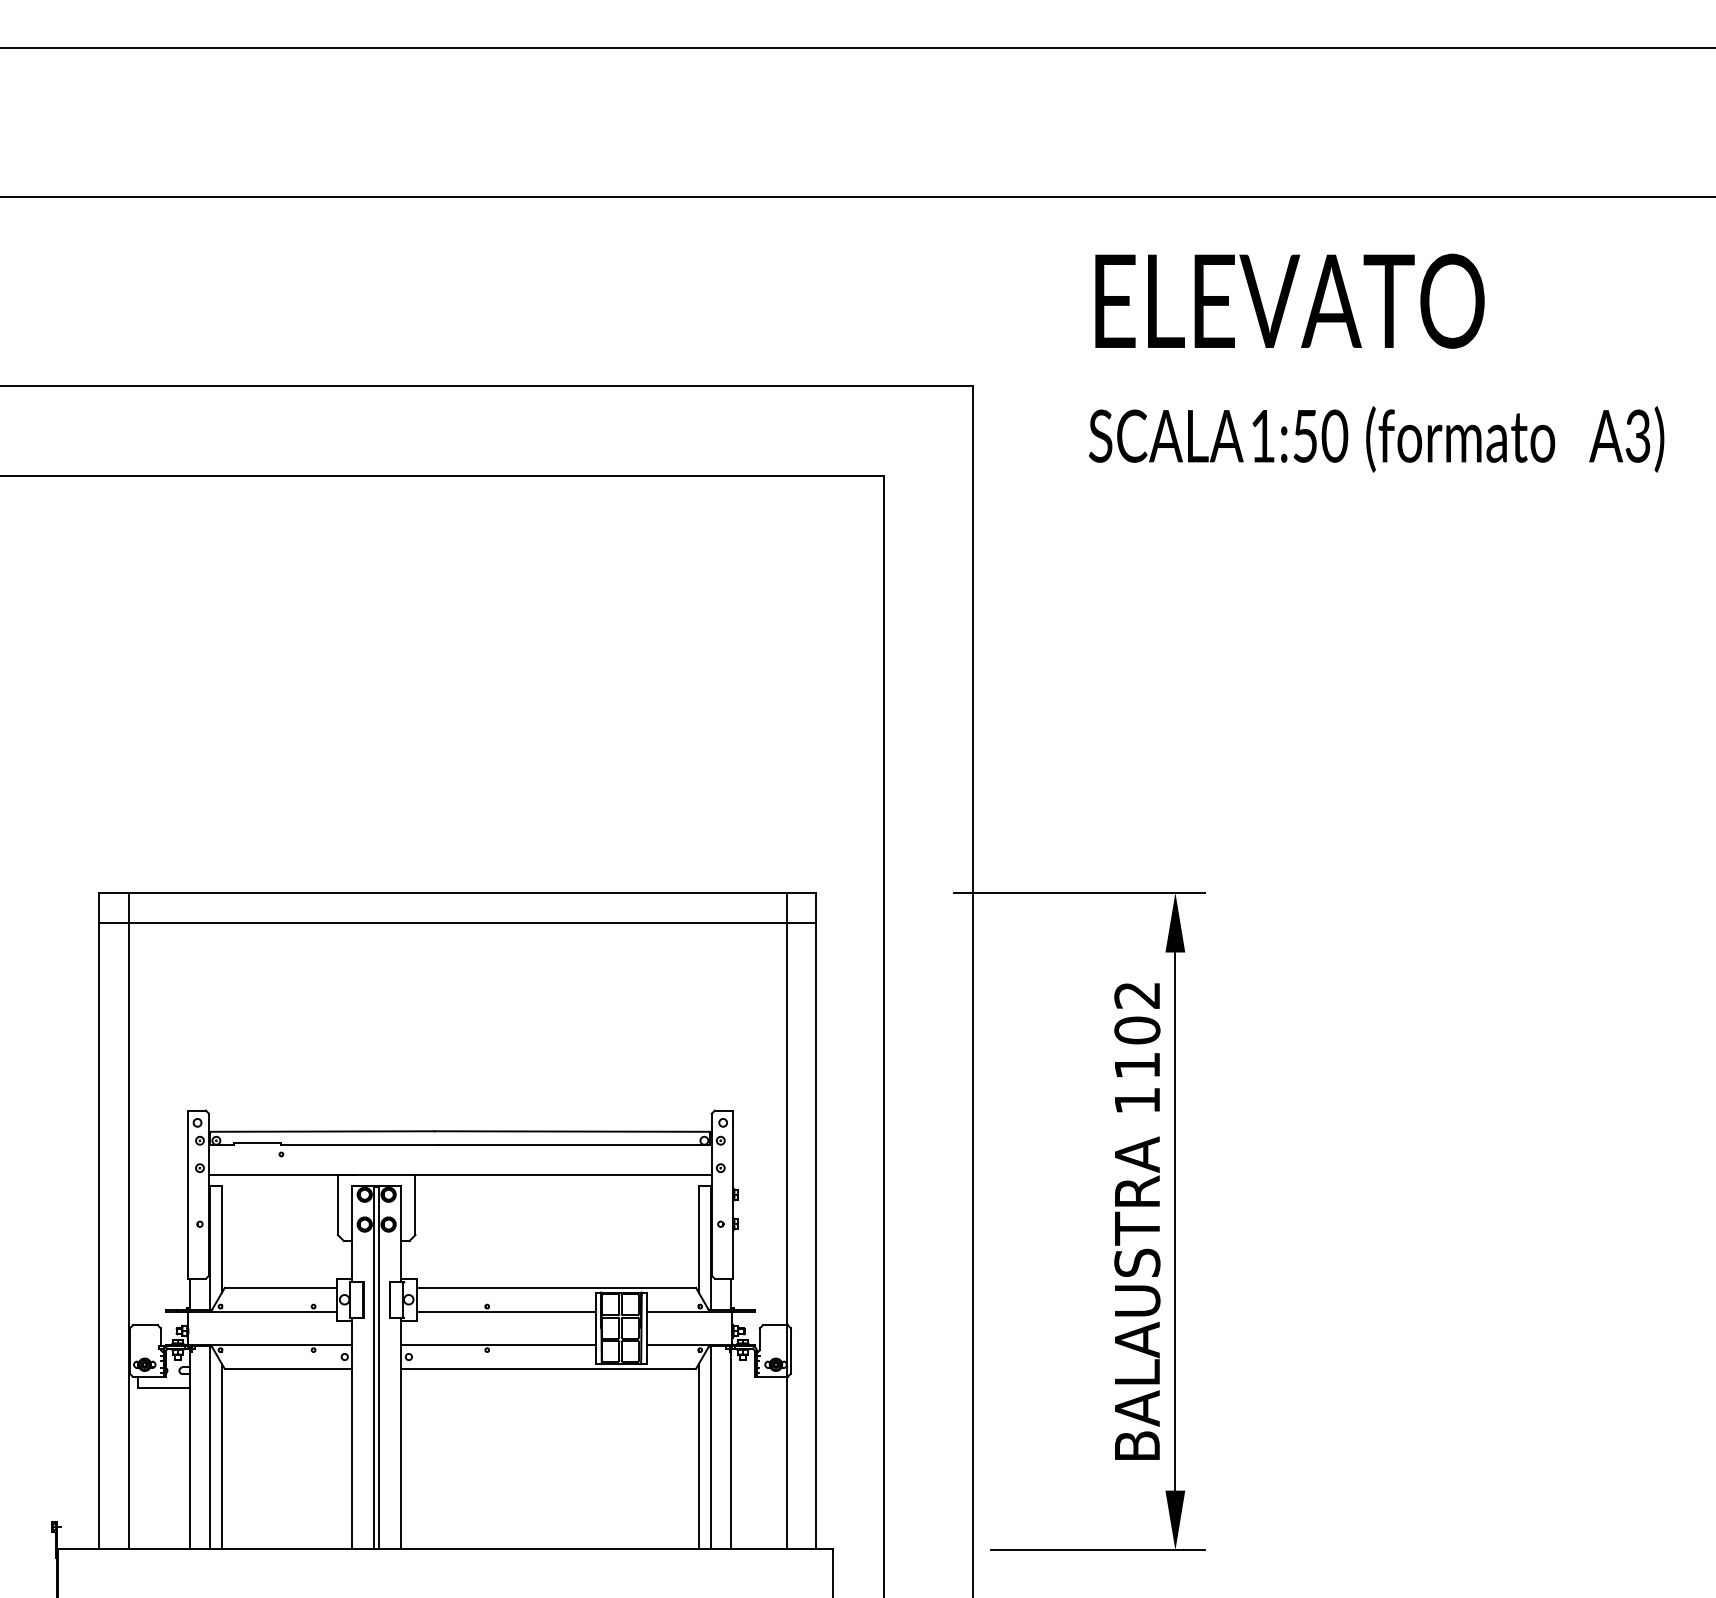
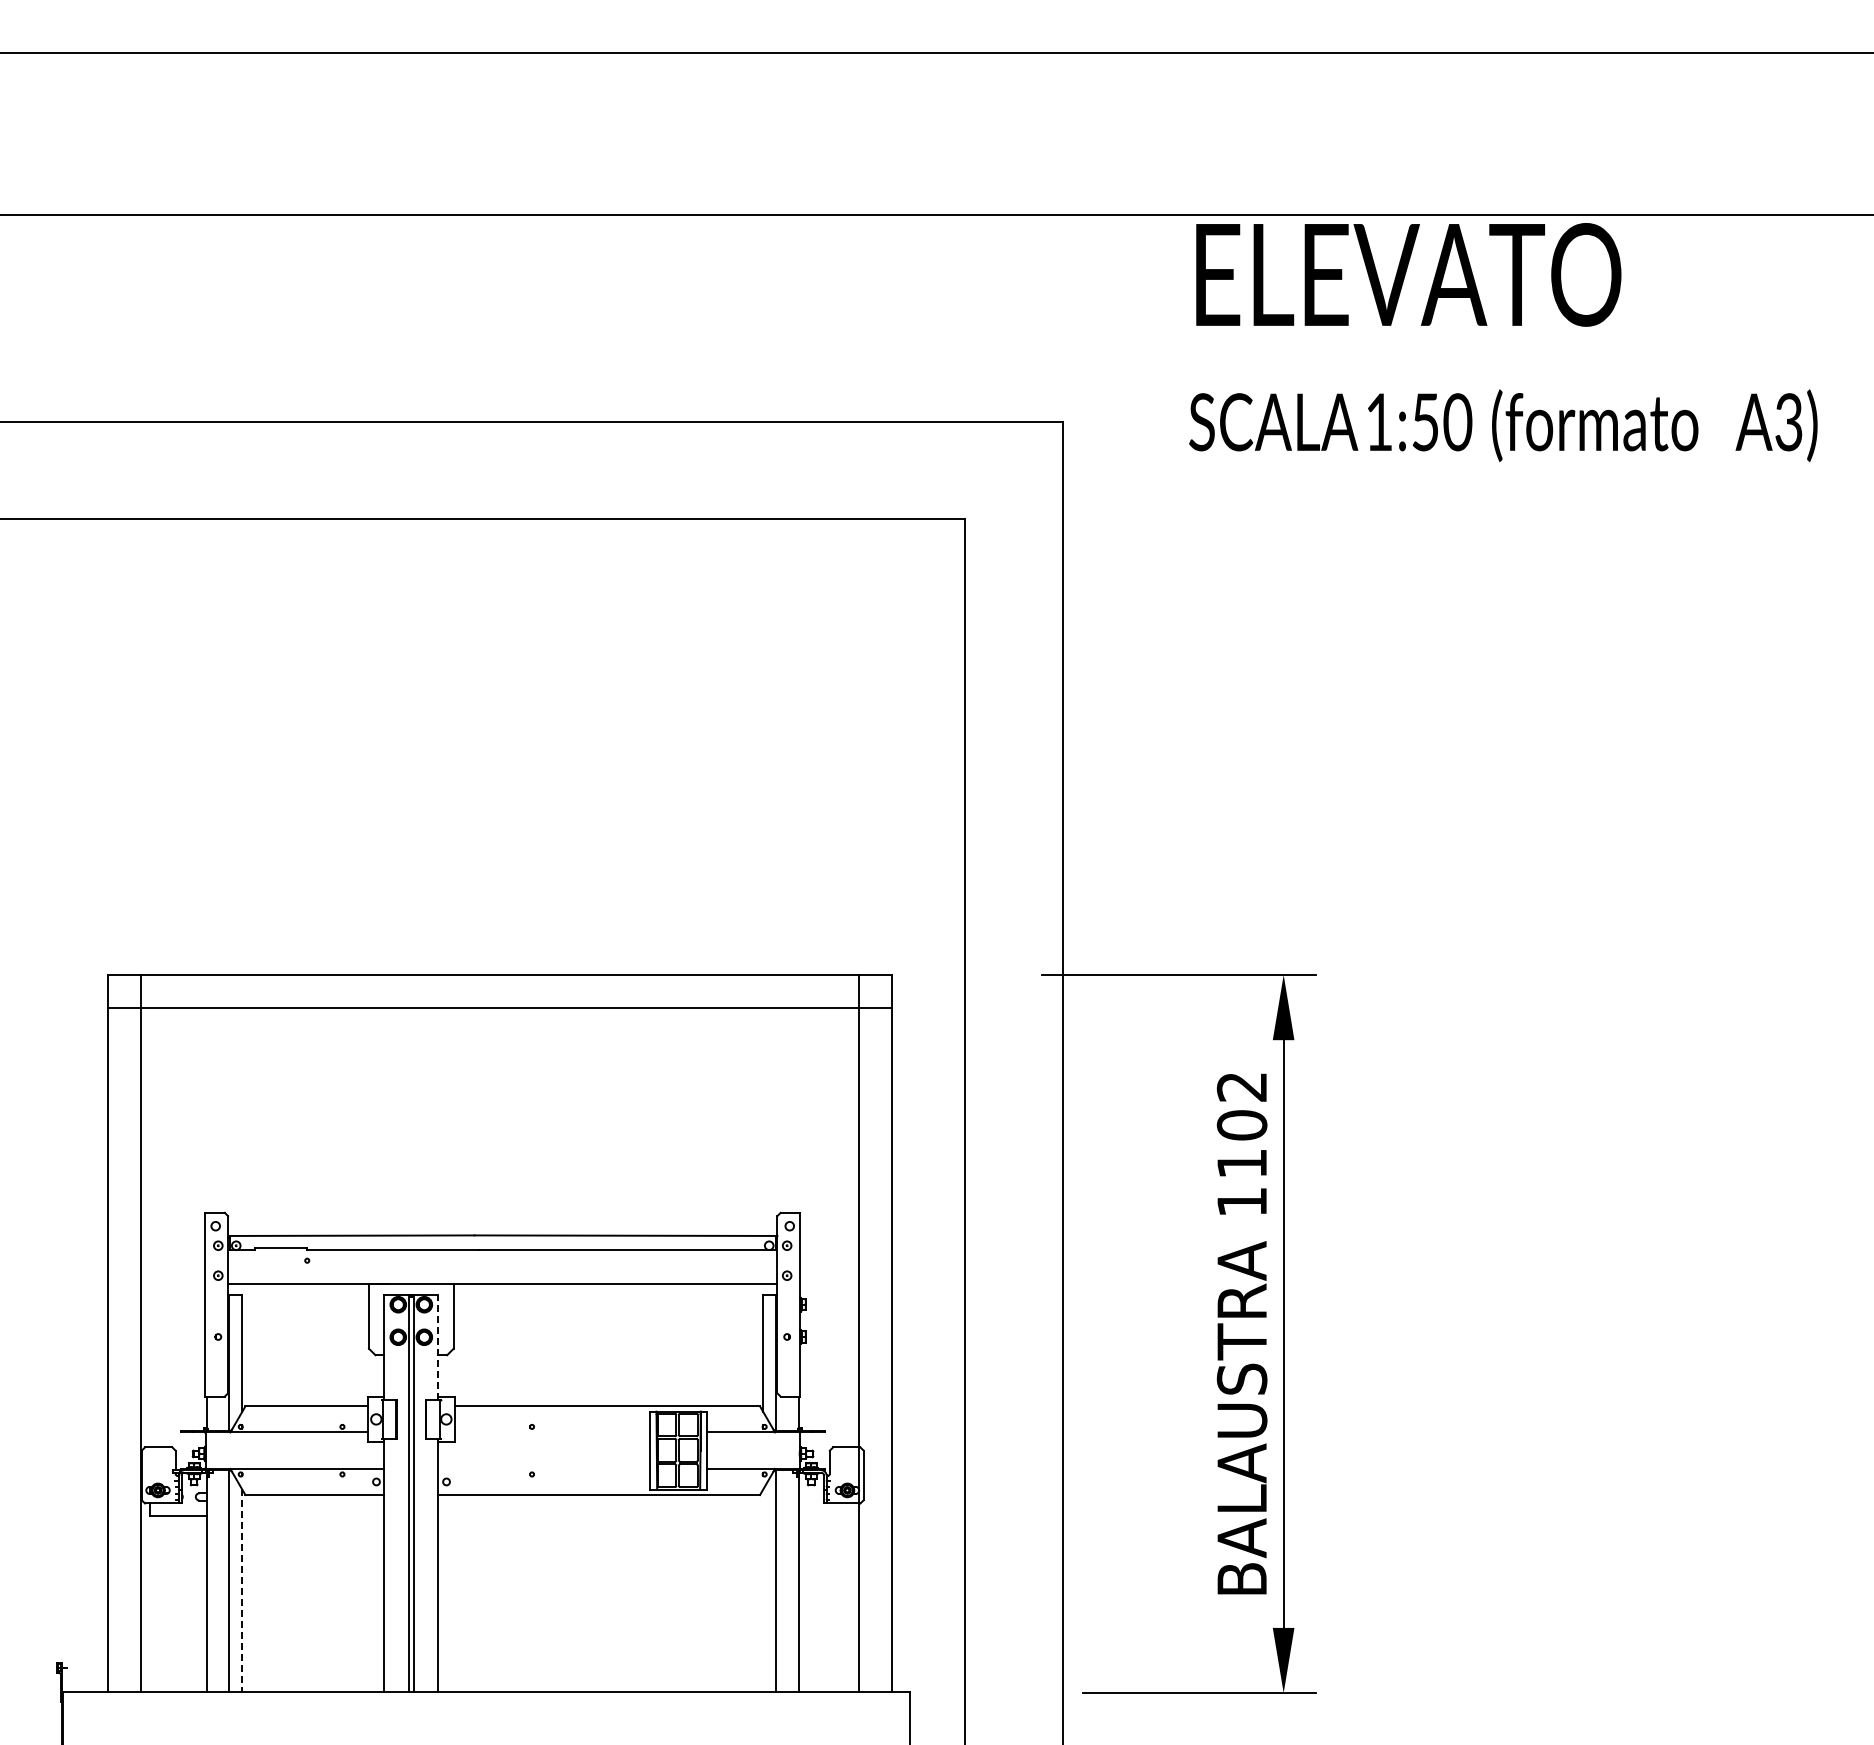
text: (1376, 363) -> (1503, 342), moved
line: (401, 1232) -> (438, 1346), solid -> dashed
line: (505, 1311) -> (552, 1432), removed
line: (498, 1344) -> (544, 1468), removed
line: (699, 1456) -> (763, 1590), removed
line: (222, 1457) -> (242, 1591), solid -> dashed

